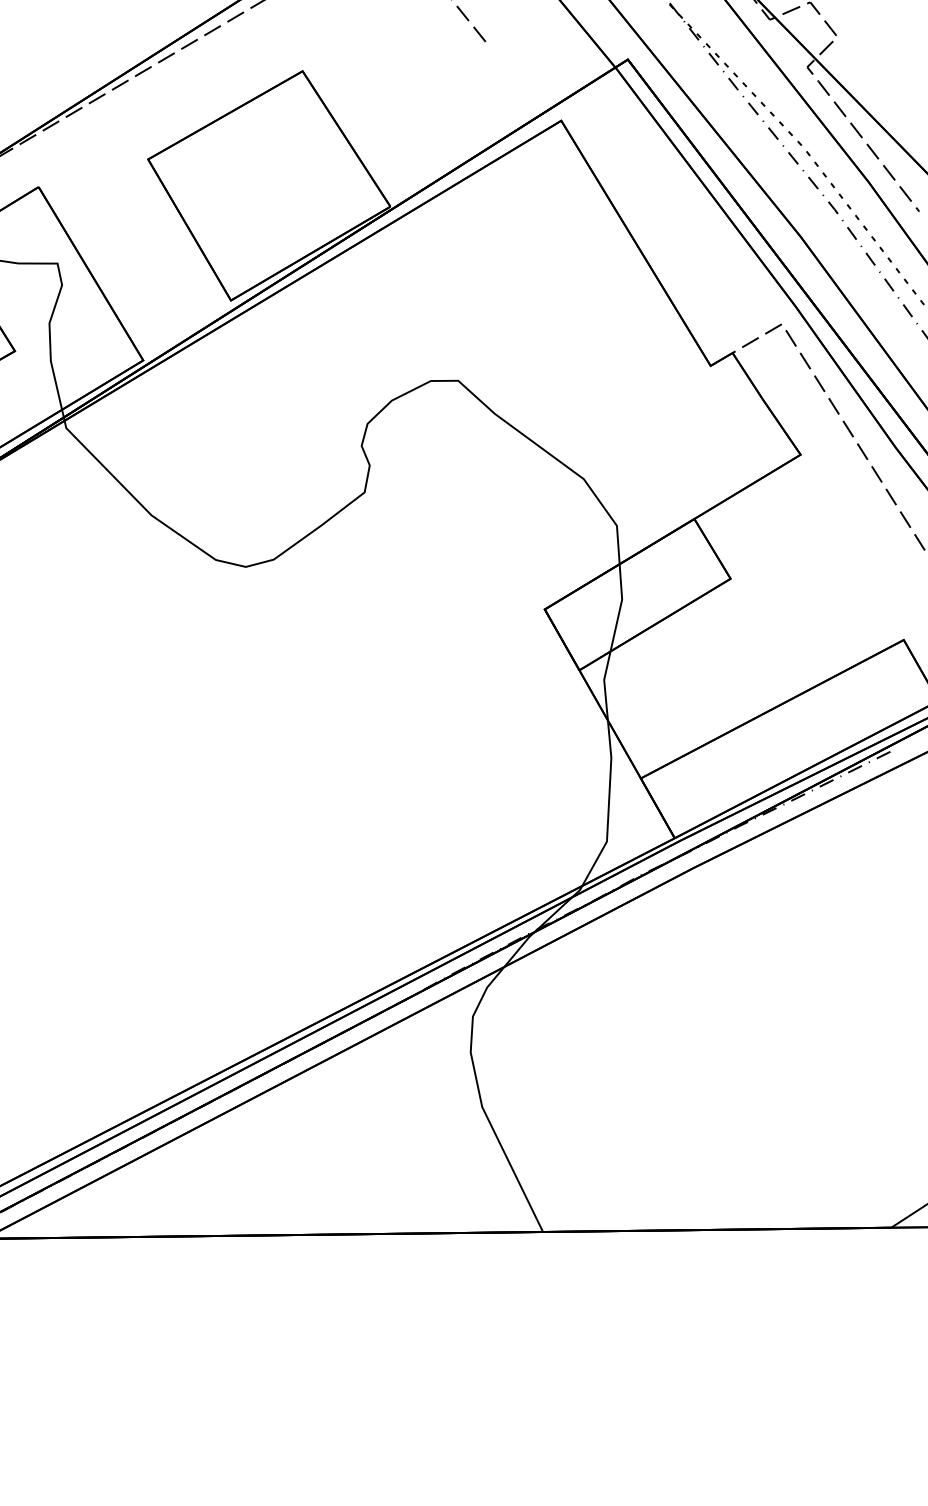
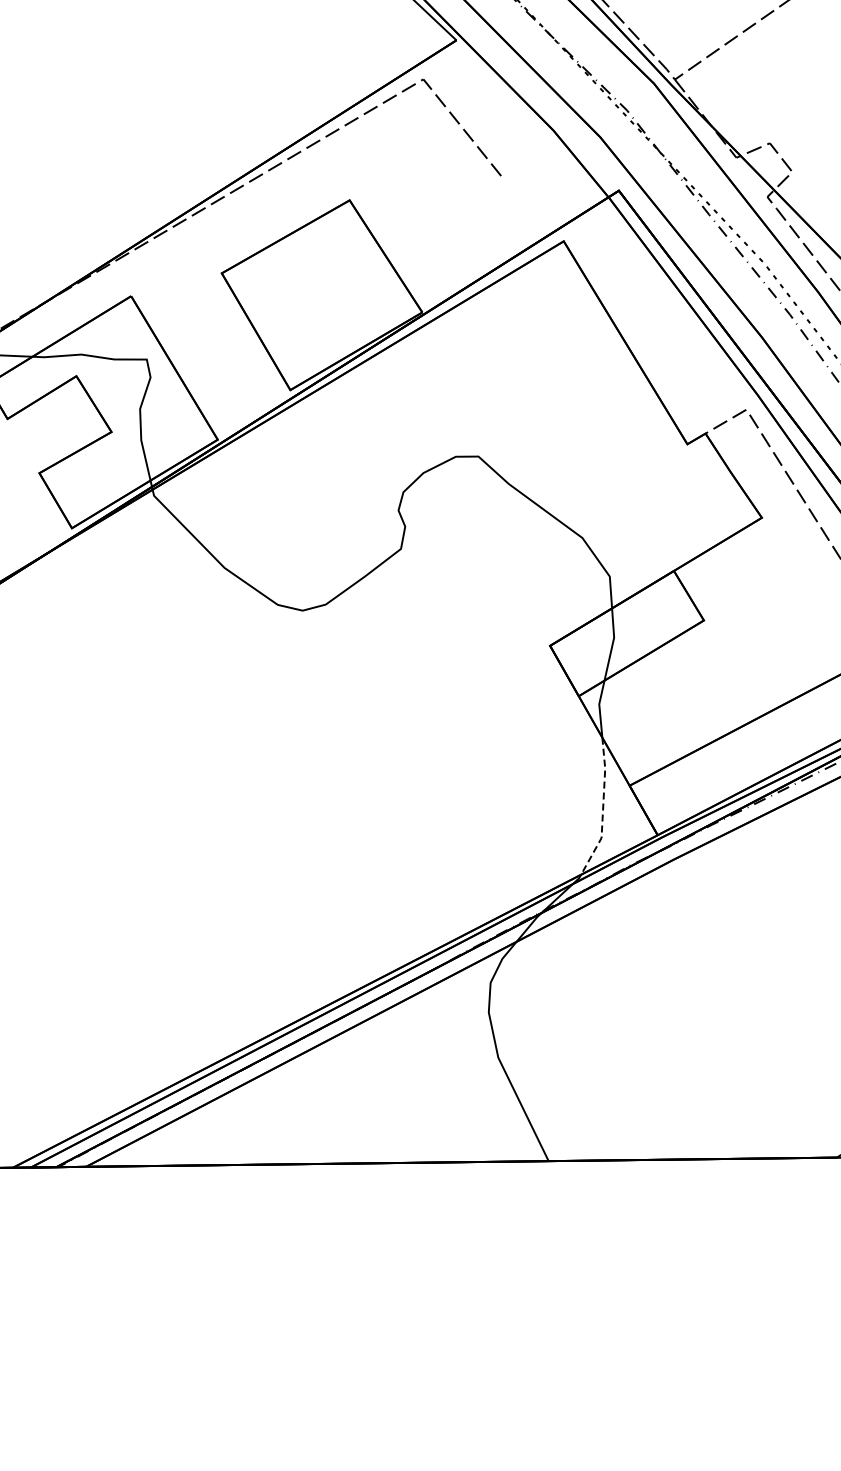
line: (609, 805) -> (603, 808), solid -> dashed

